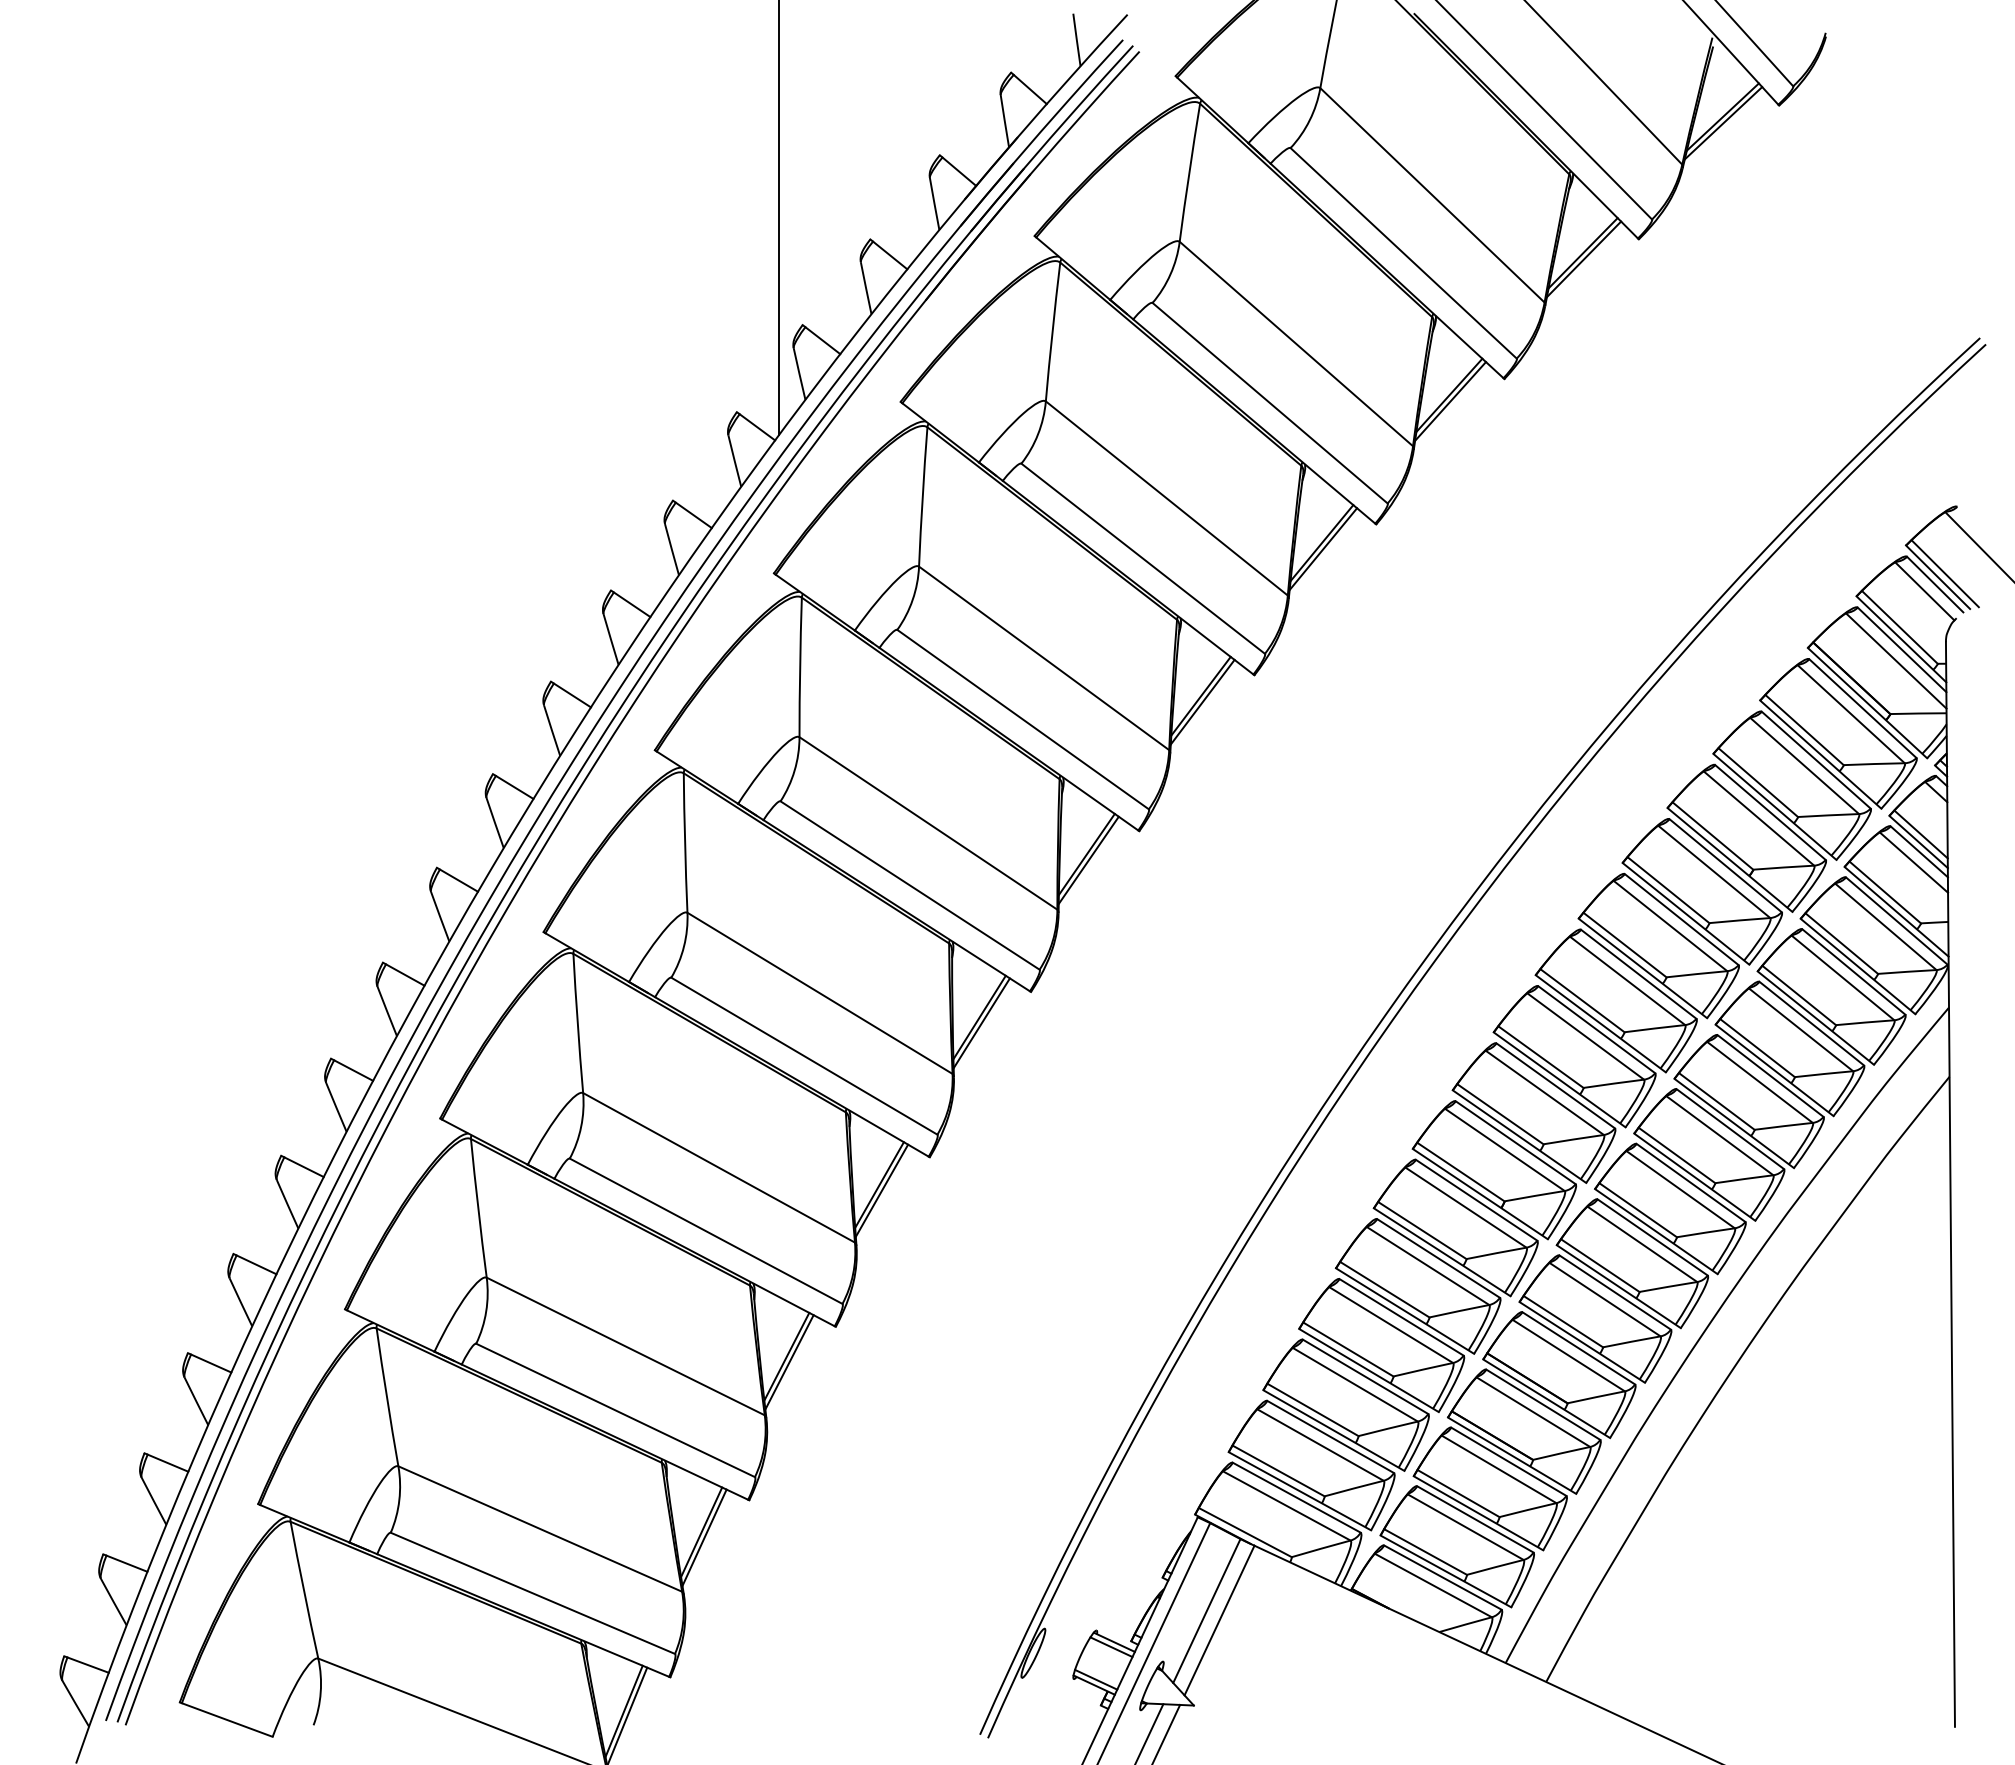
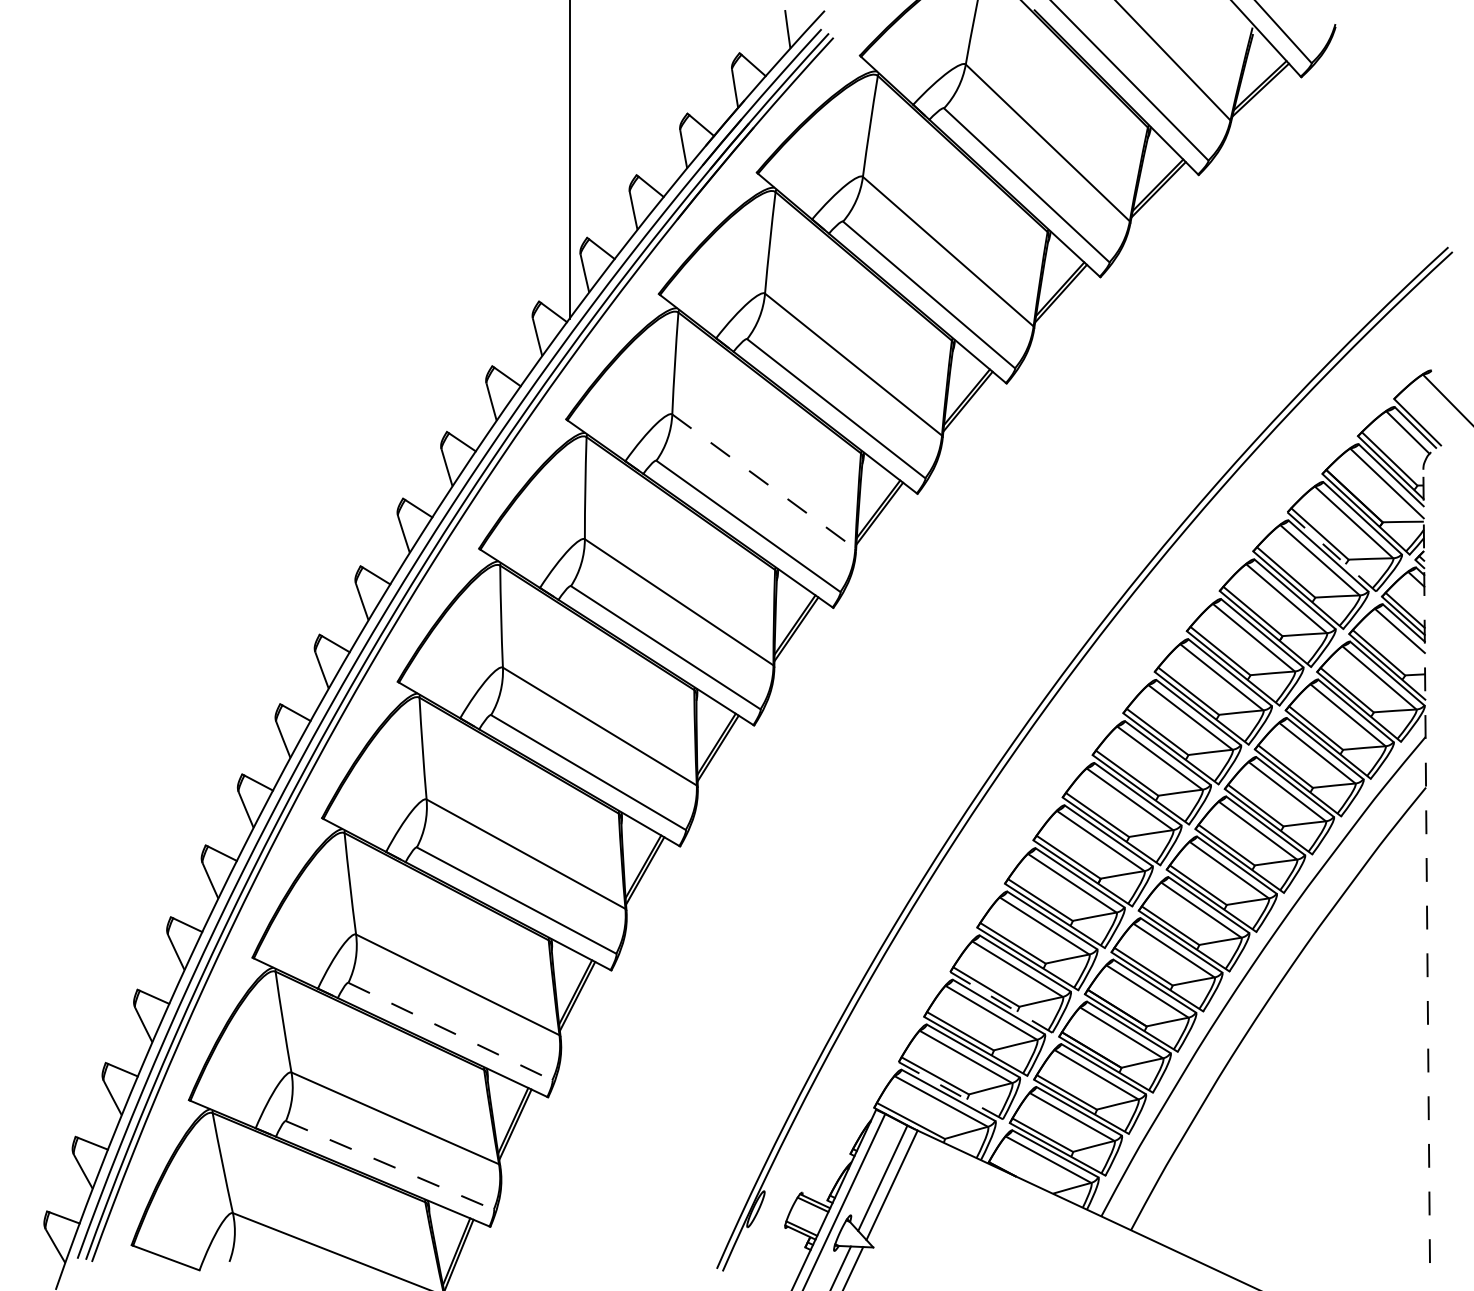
line: (1944, 573) -> (1422, 419), removed
line: (1044, 658) -> (764, 481), solid -> dashed
line: (1820, 754) -> (1331, 551), solid -> dashed
line: (1950, 1184) -> (1426, 866), solid -> dashed
line: (1368, 1370) -> (1001, 1002), solid -> dashed
line: (616, 1410) -> (451, 1031), solid -> dashed
line: (1299, 1491) -> (950, 1090), solid -> dashed
line: (533, 1593) -> (390, 1165), solid -> dashed

